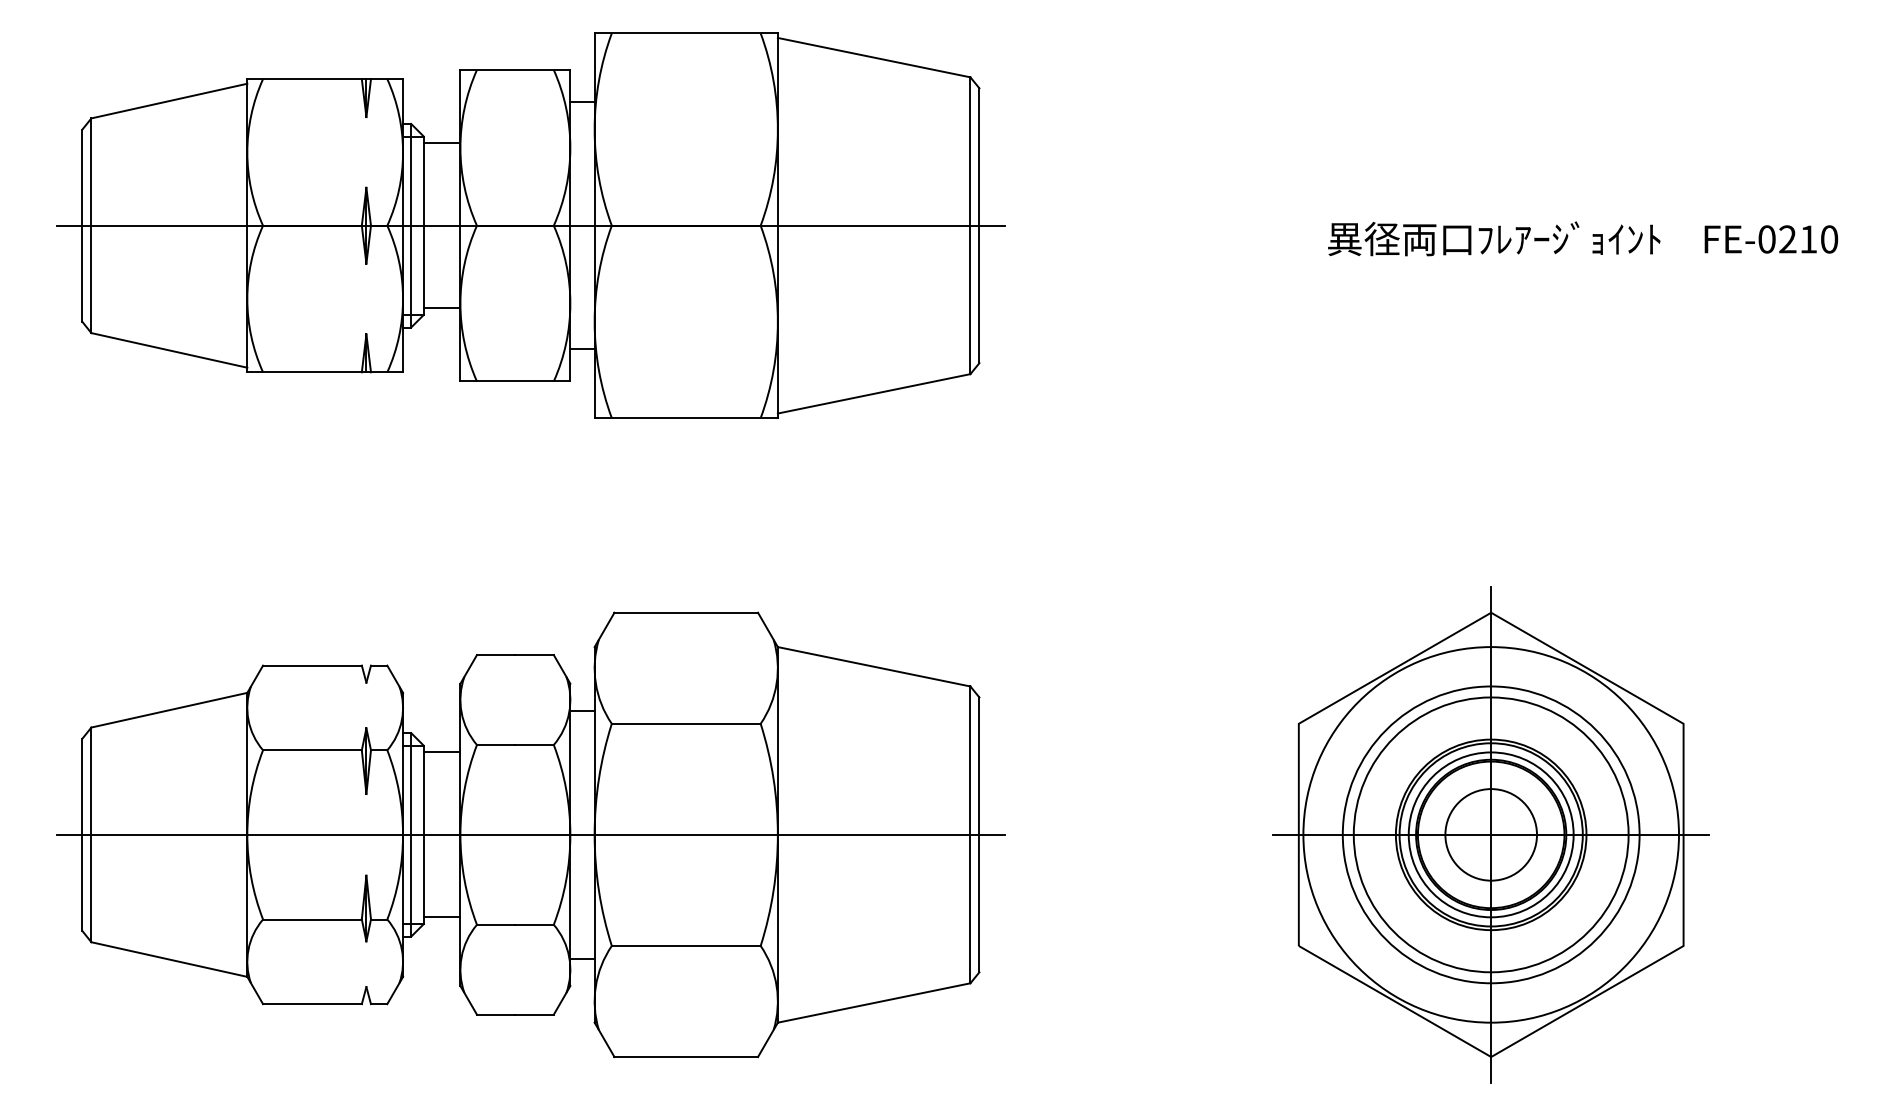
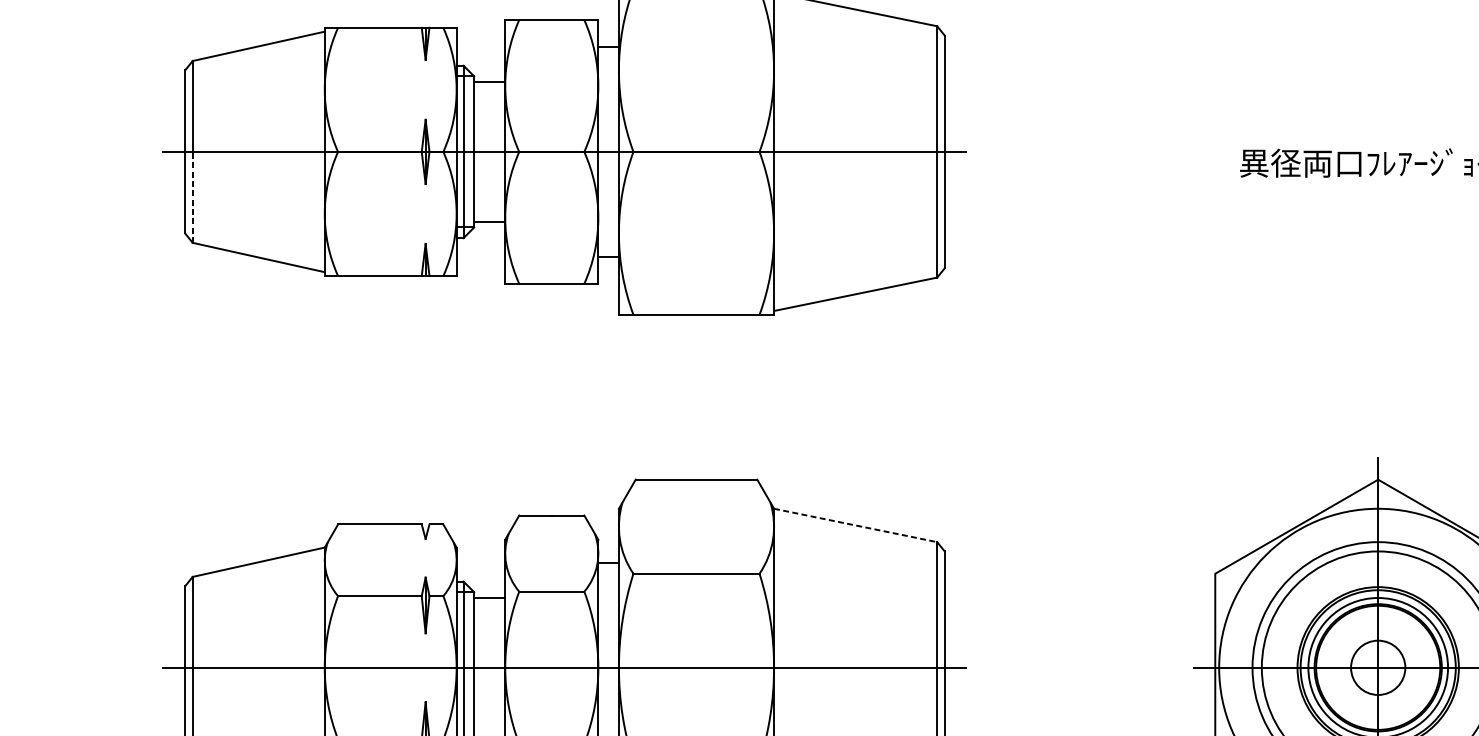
line: (91, 279) -> (192, 197), solid -> dashed
line: (874, 666) -> (855, 525), solid -> dashed
circle: (1491, 834) -> (1378, 667), size x0.7

